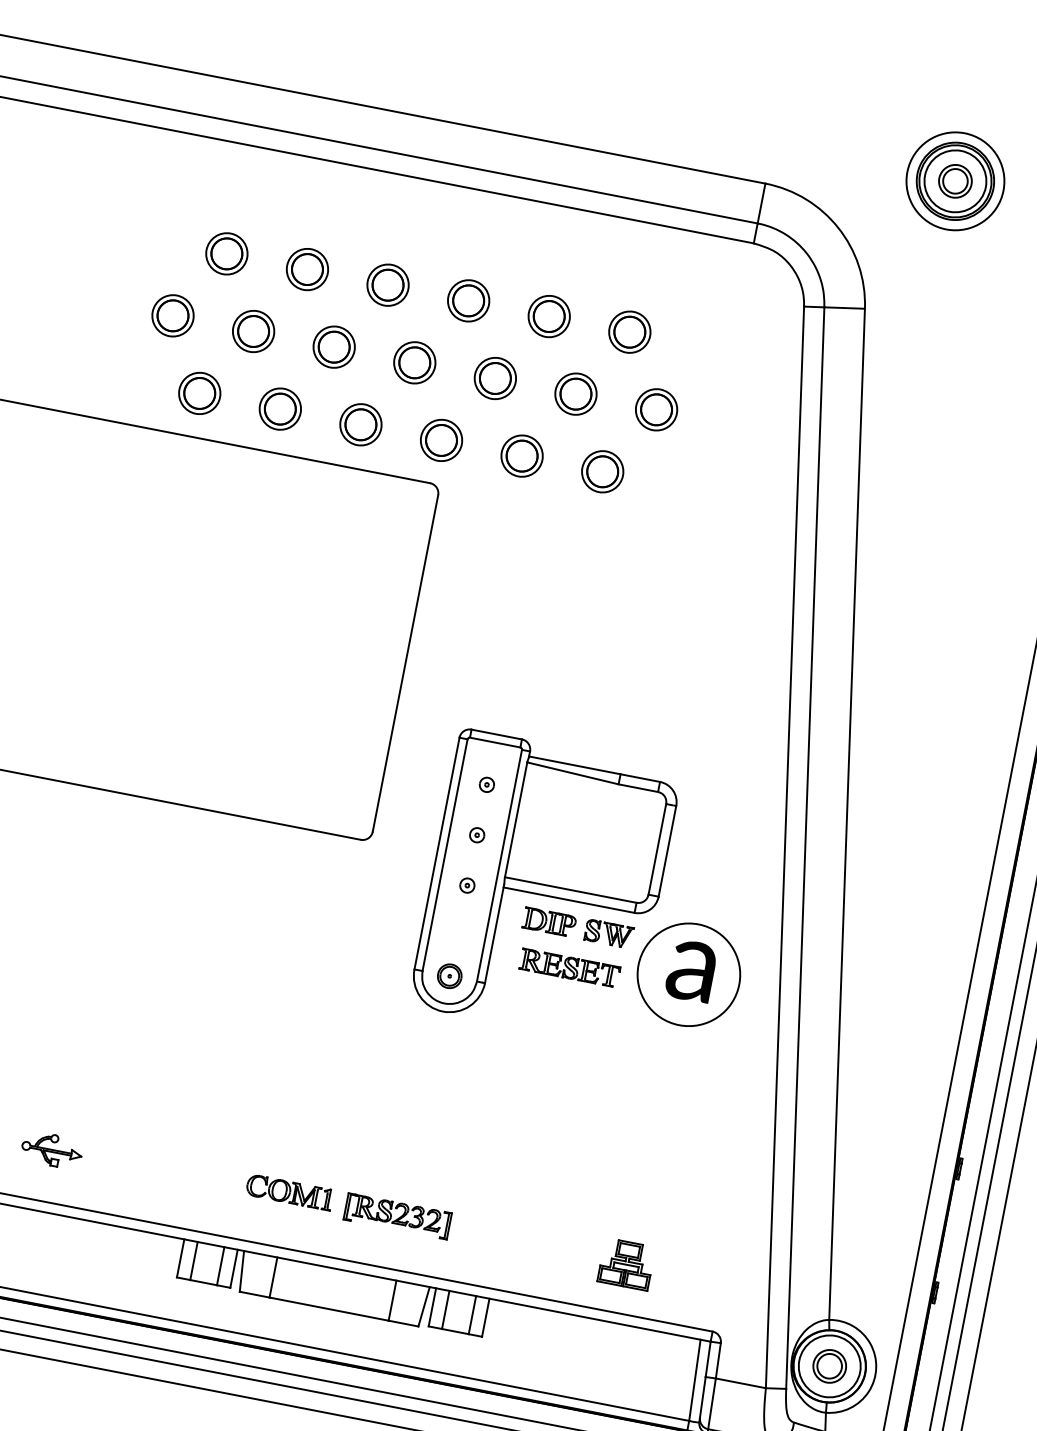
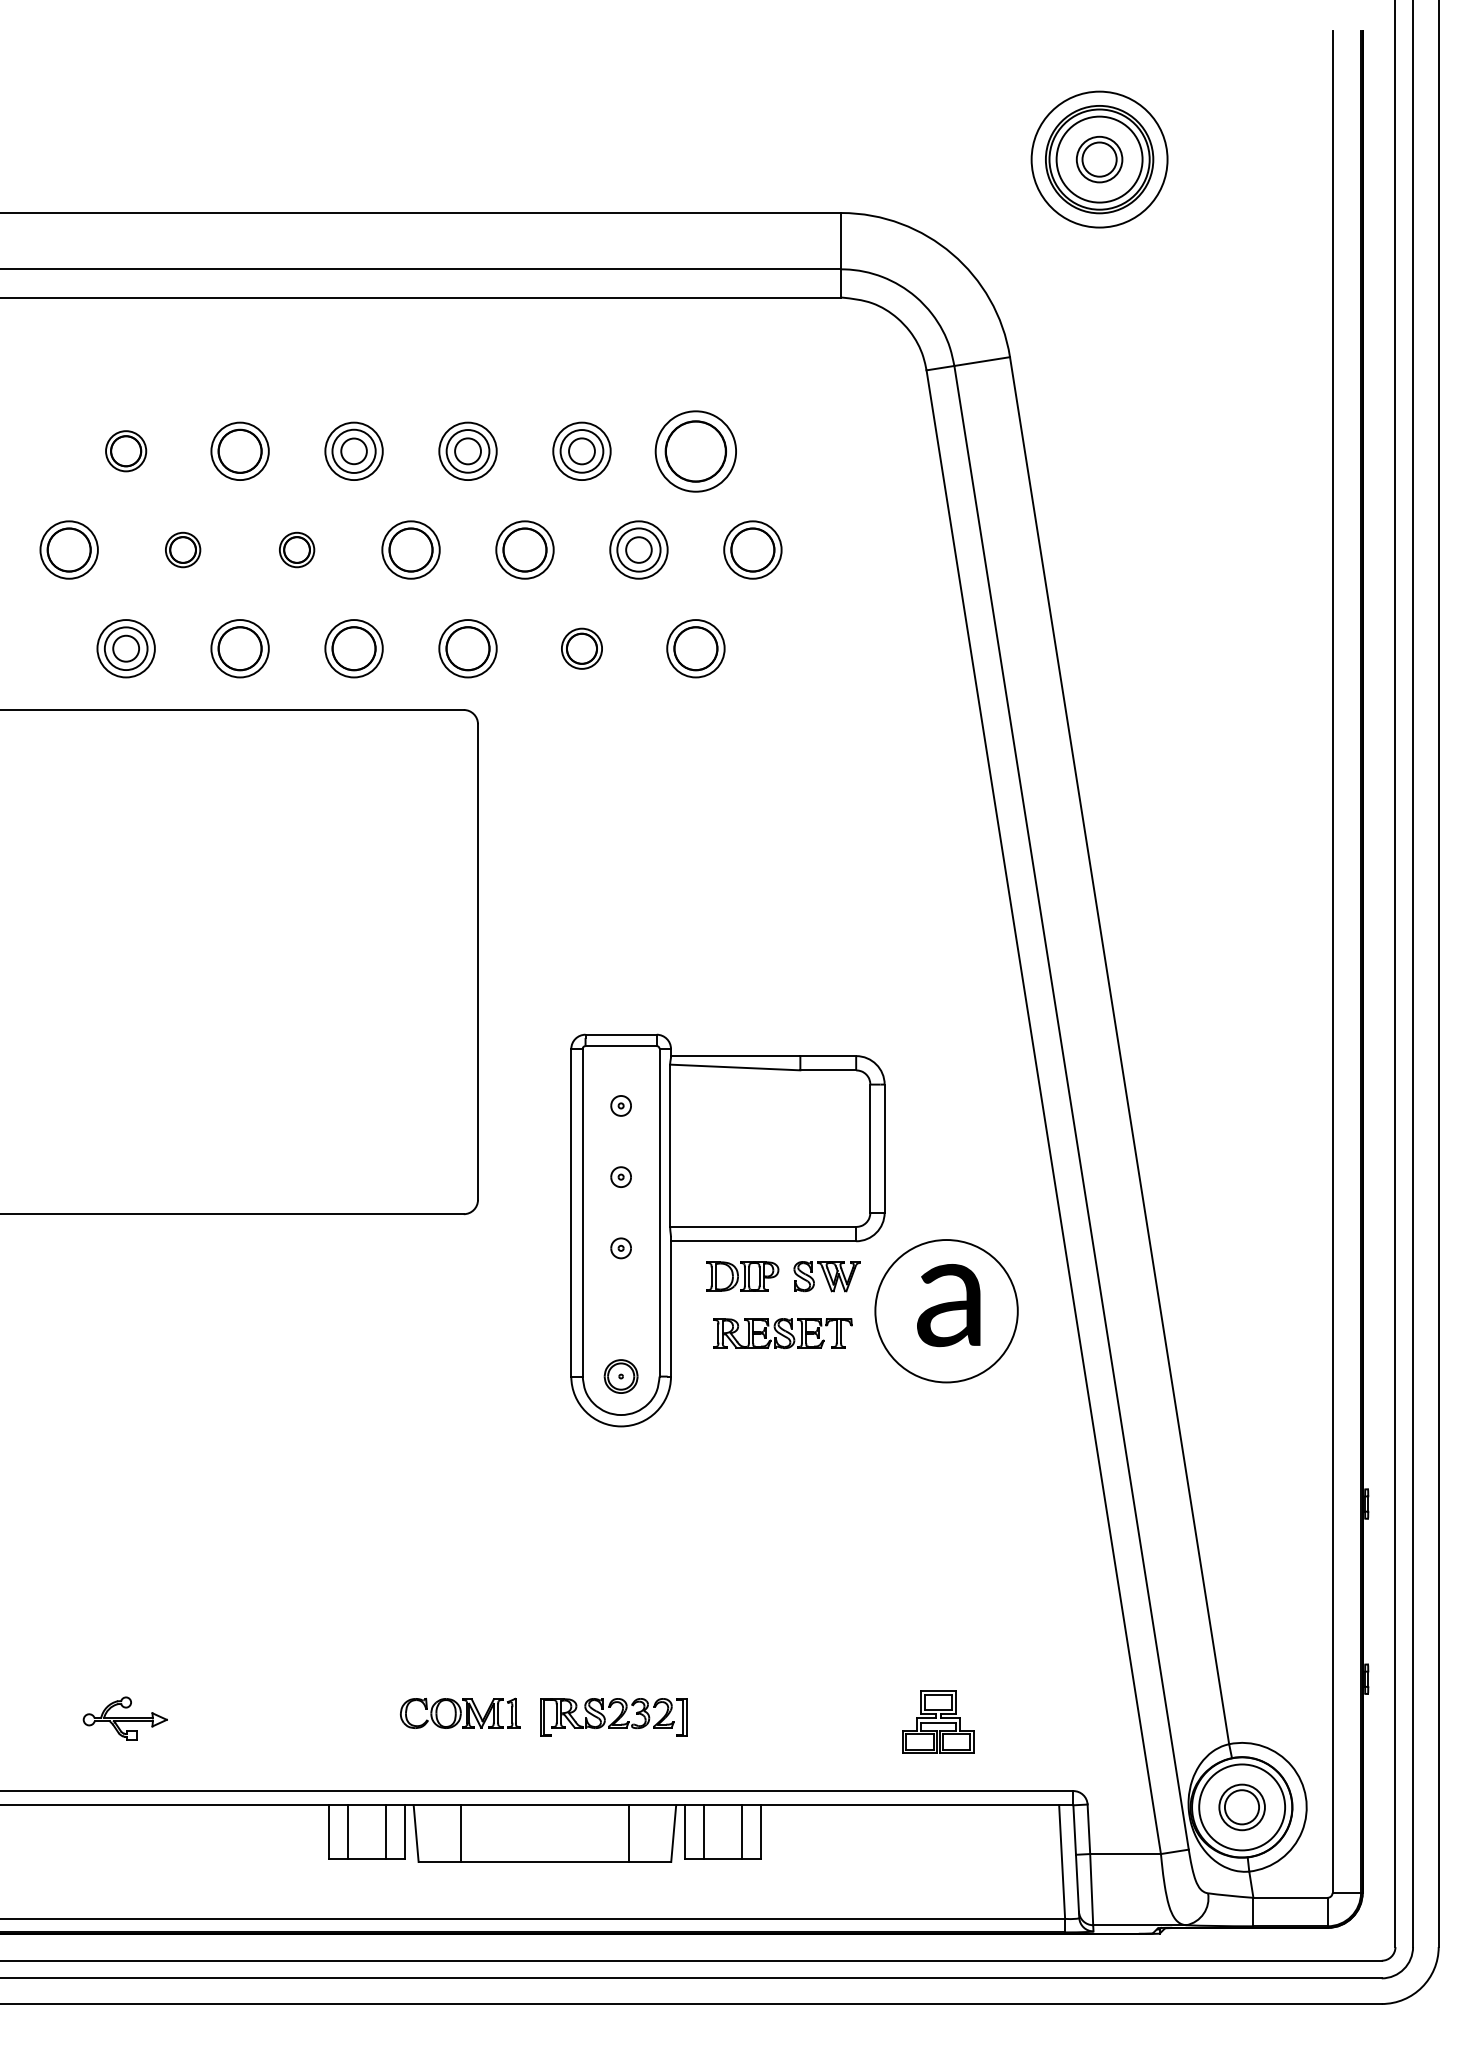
part: (226, 253) -> (125, 450), size x0.7
circle: (387, 285) -> (353, 451), size x0.6
circle: (468, 300) -> (467, 450), size x0.6
circle: (549, 315) -> (581, 450), size x0.6
part: (253, 331) -> (182, 549), size x0.6
part: (629, 331) -> (695, 450), size x1.4
part: (333, 346) -> (296, 549), size x0.6
circle: (199, 393) -> (125, 648), size x0.6
circle: (575, 393) -> (638, 549), size x0.6
part: (521, 455) -> (581, 648), size x0.7

